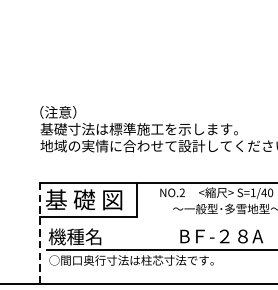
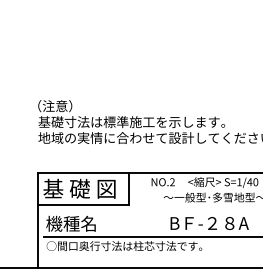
line: (40, 233) -> (38, 220), dashed -> solid

